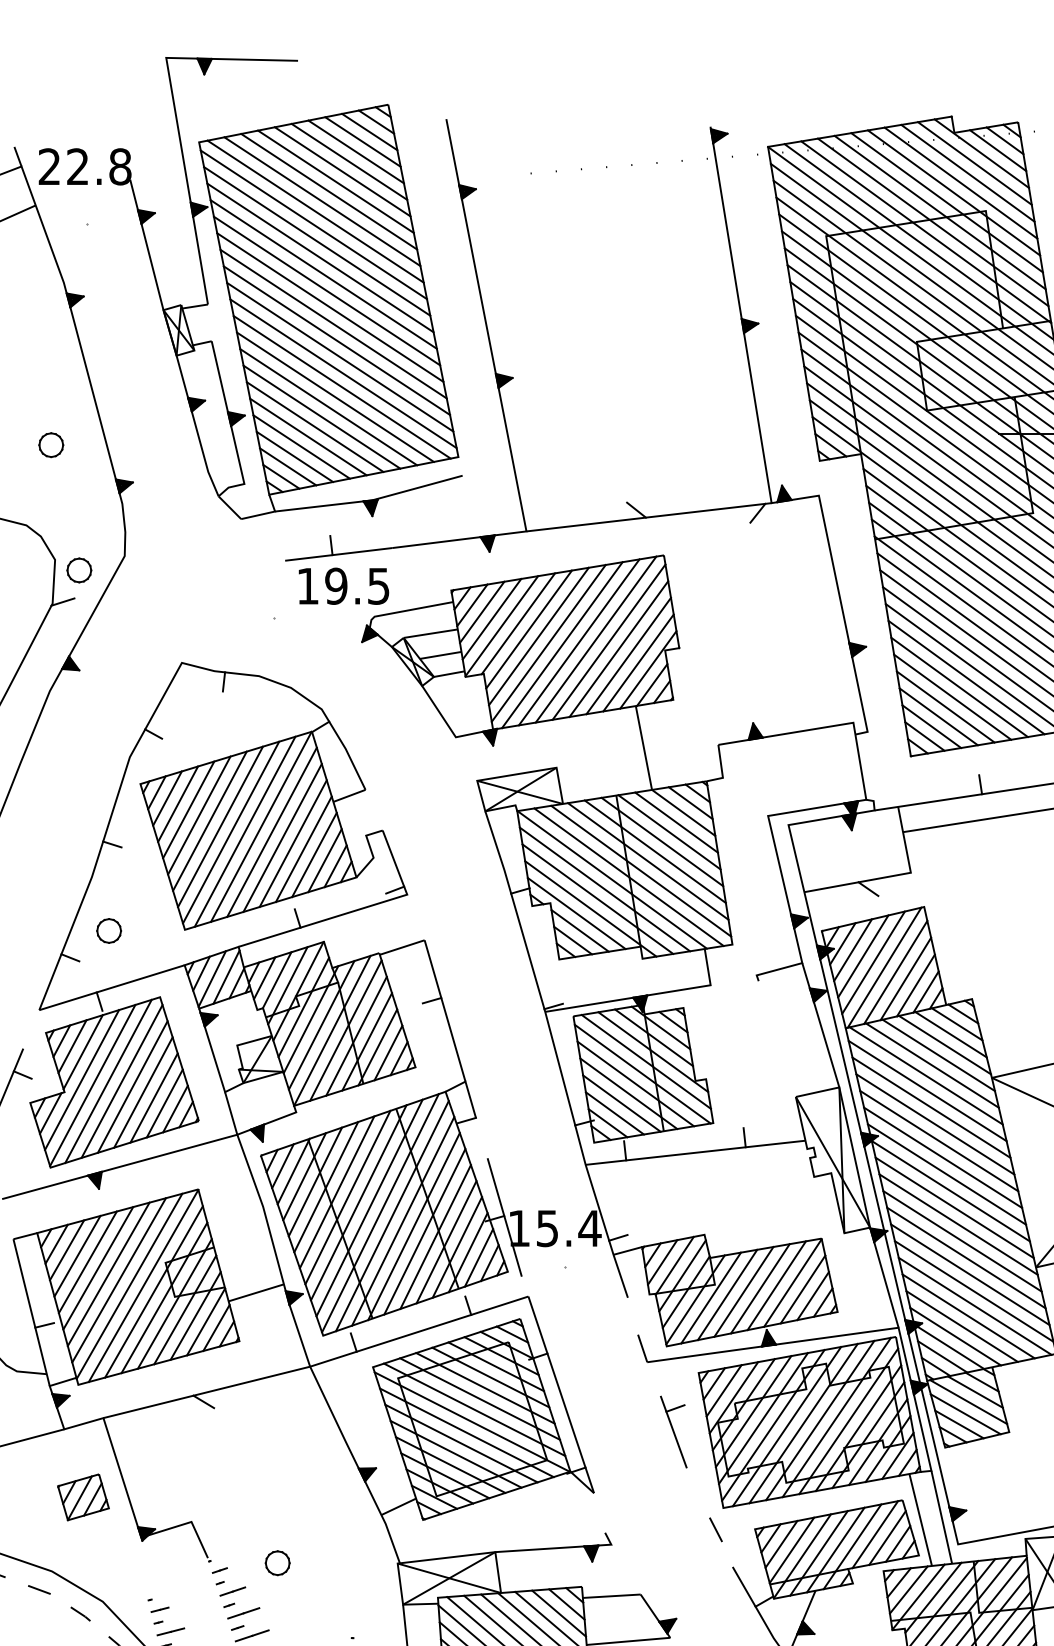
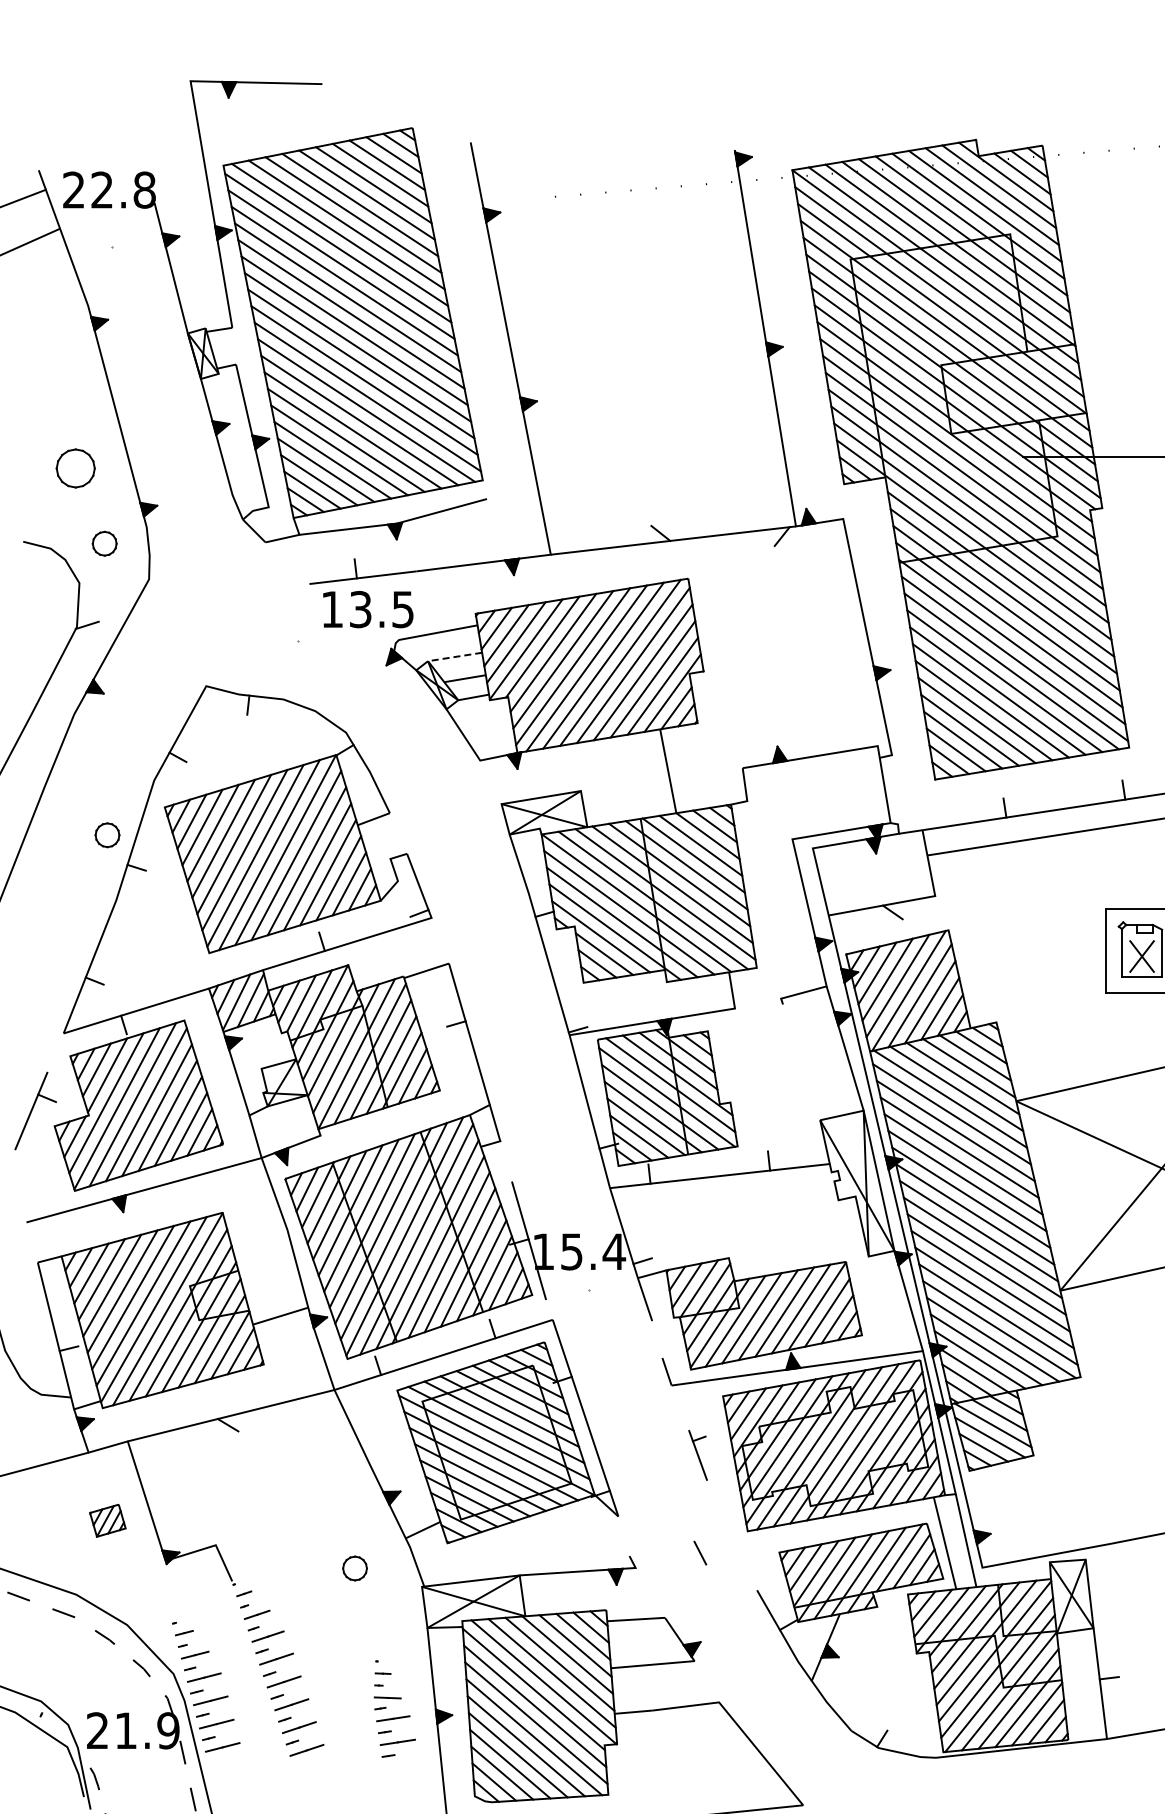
part: (51, 445) -> (75, 468), size x1.6
part: (79, 570) -> (104, 543), moved
text: (336, 586) -> (360, 609), 19.5 -> 13.5
line: (430, 634) -> (454, 657), solid -> dashed
part: (109, 931) -> (107, 835), moved
part: (673, 1432) -> (697, 1455), size x0.7
part: (83, 1497) -> (107, 1520), size x0.7
line: (716, 1529) -> (700, 1552), moved
part: (277, 1563) -> (354, 1568), moved

